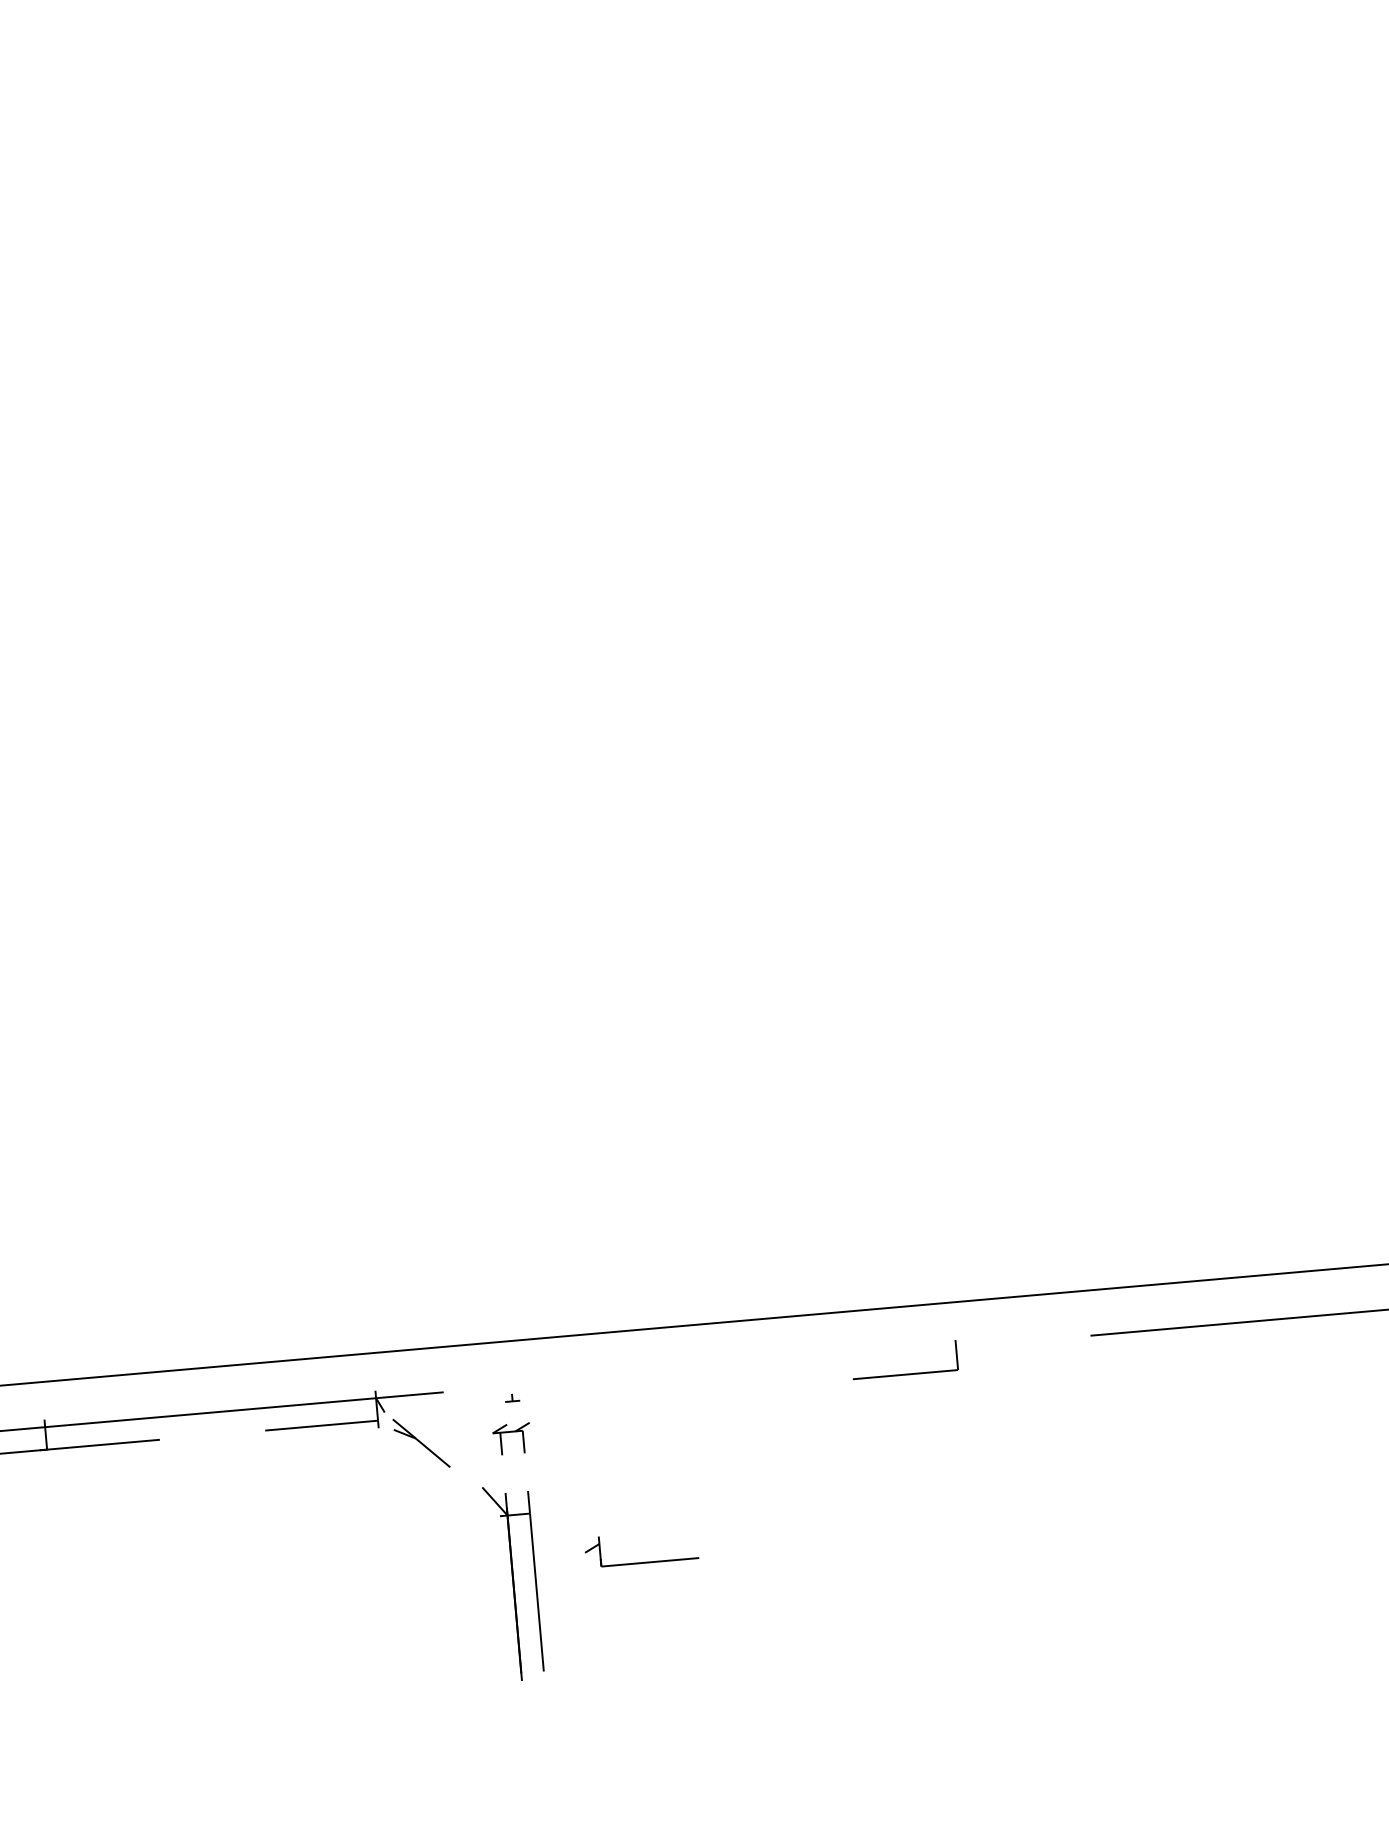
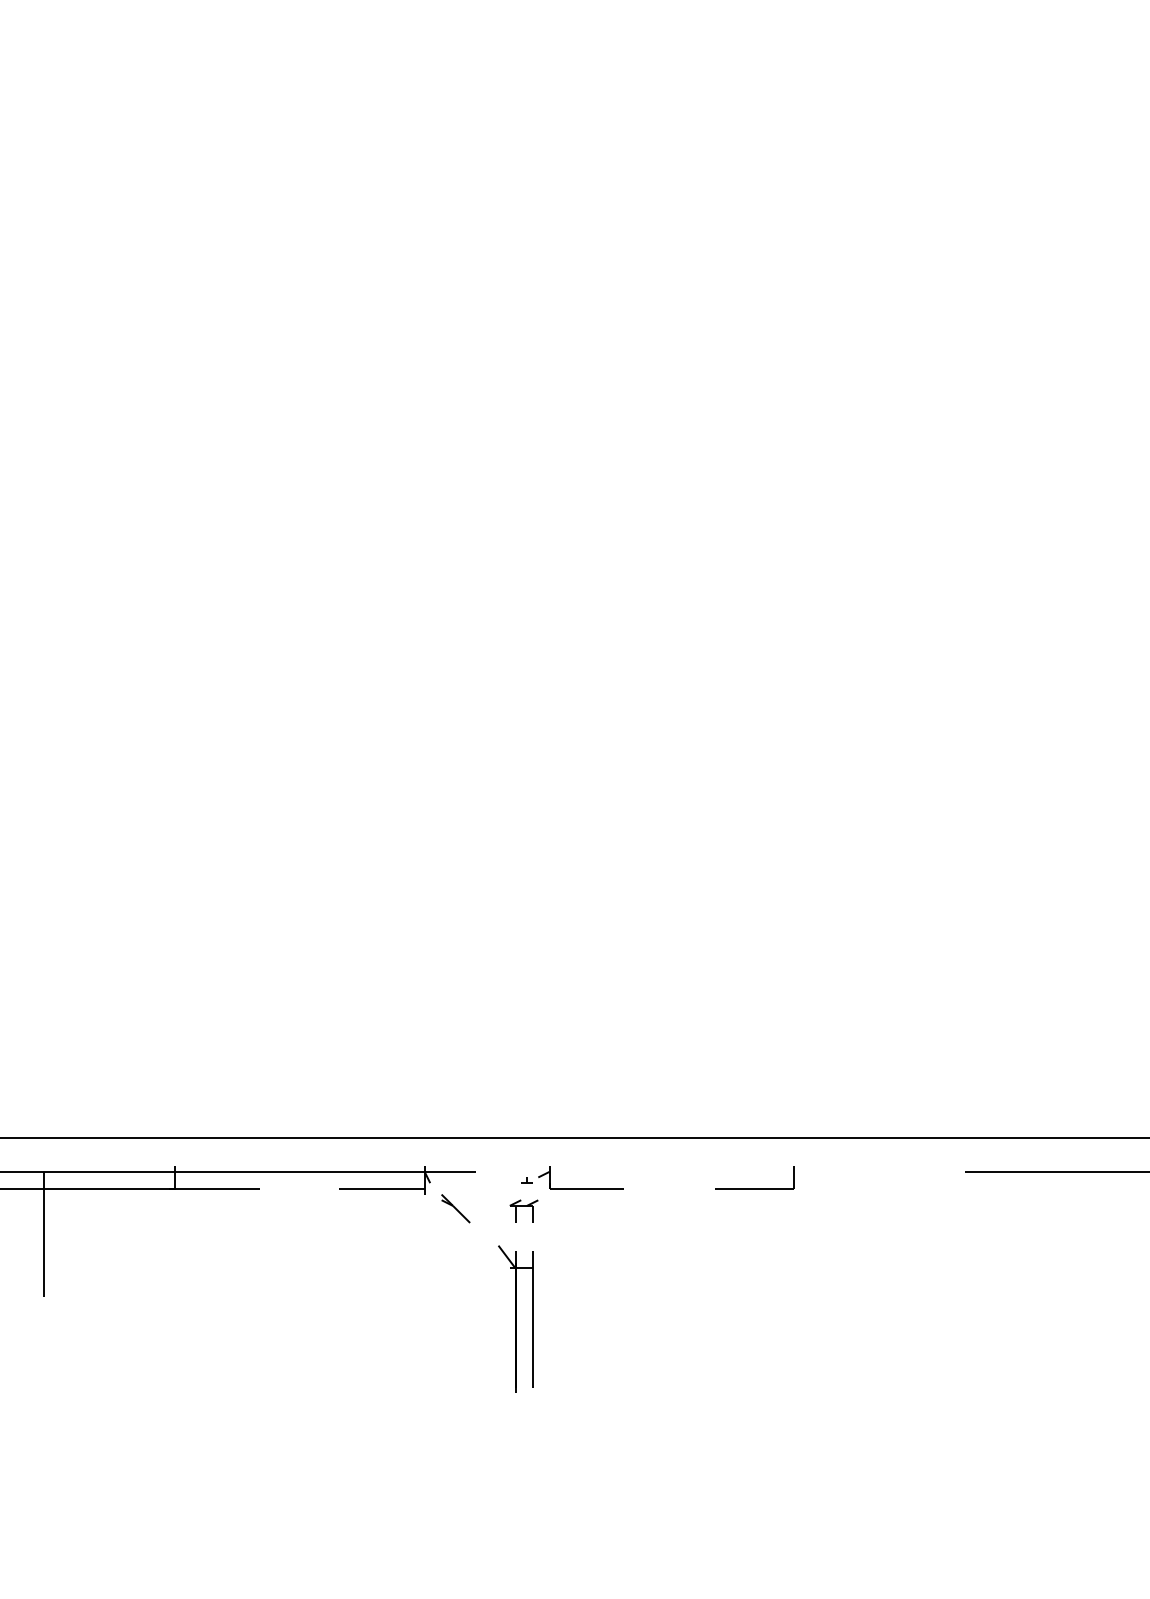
part: (905, 1374) -> (754, 1188), moved
part: (421, 1443) -> (455, 1208), size x0.71
part: (642, 1562) -> (580, 1188), moved

